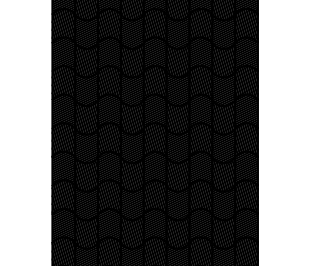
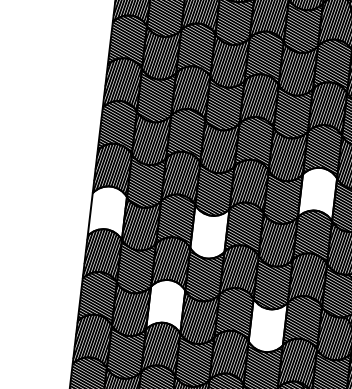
hatch: (200, 140) -> (317, 193), removed
hatch: (63, 167) -> (107, 210), removed
hatch: (131, 174) -> (208, 232), removed
hatch: (109, 225) -> (166, 305), removed
hatch: (177, 231) -> (267, 325), removed

